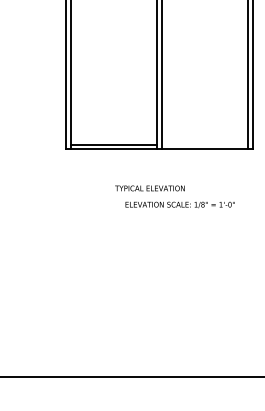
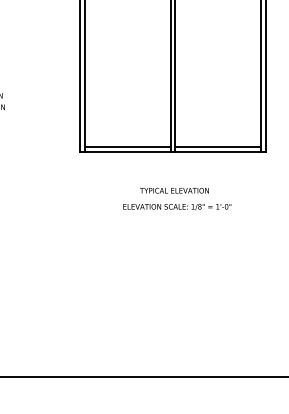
line: (204, 144) -> (217, 147), added
text: (149, 188) -> (174, 190), moved
text: (180, 205) -> (177, 207), moved

